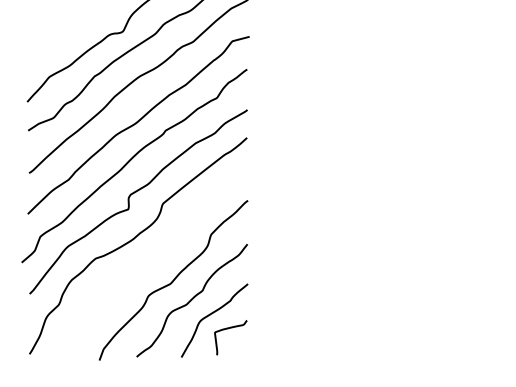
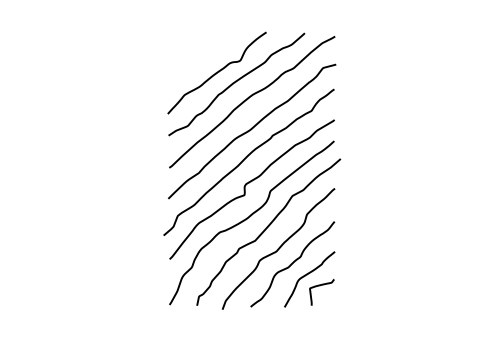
curve: (157, 254) -> (266, 229), added

